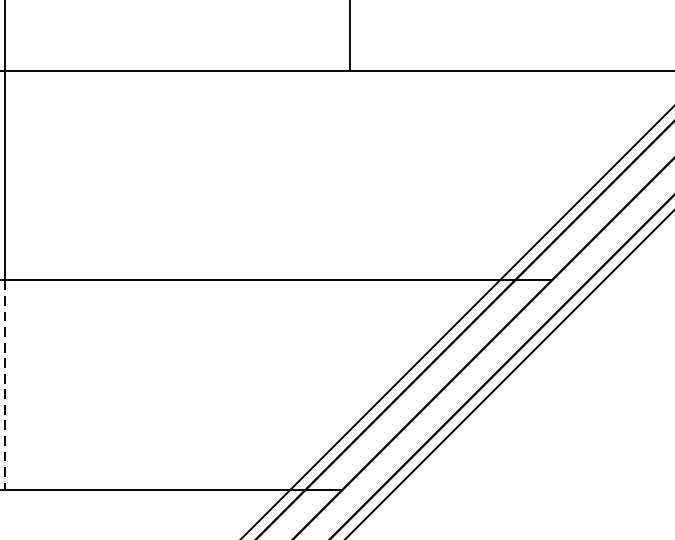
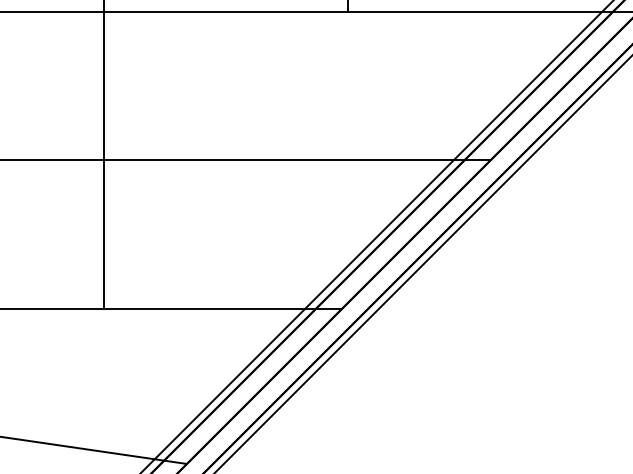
line: (5, 385) -> (104, 234), dashed -> solid

